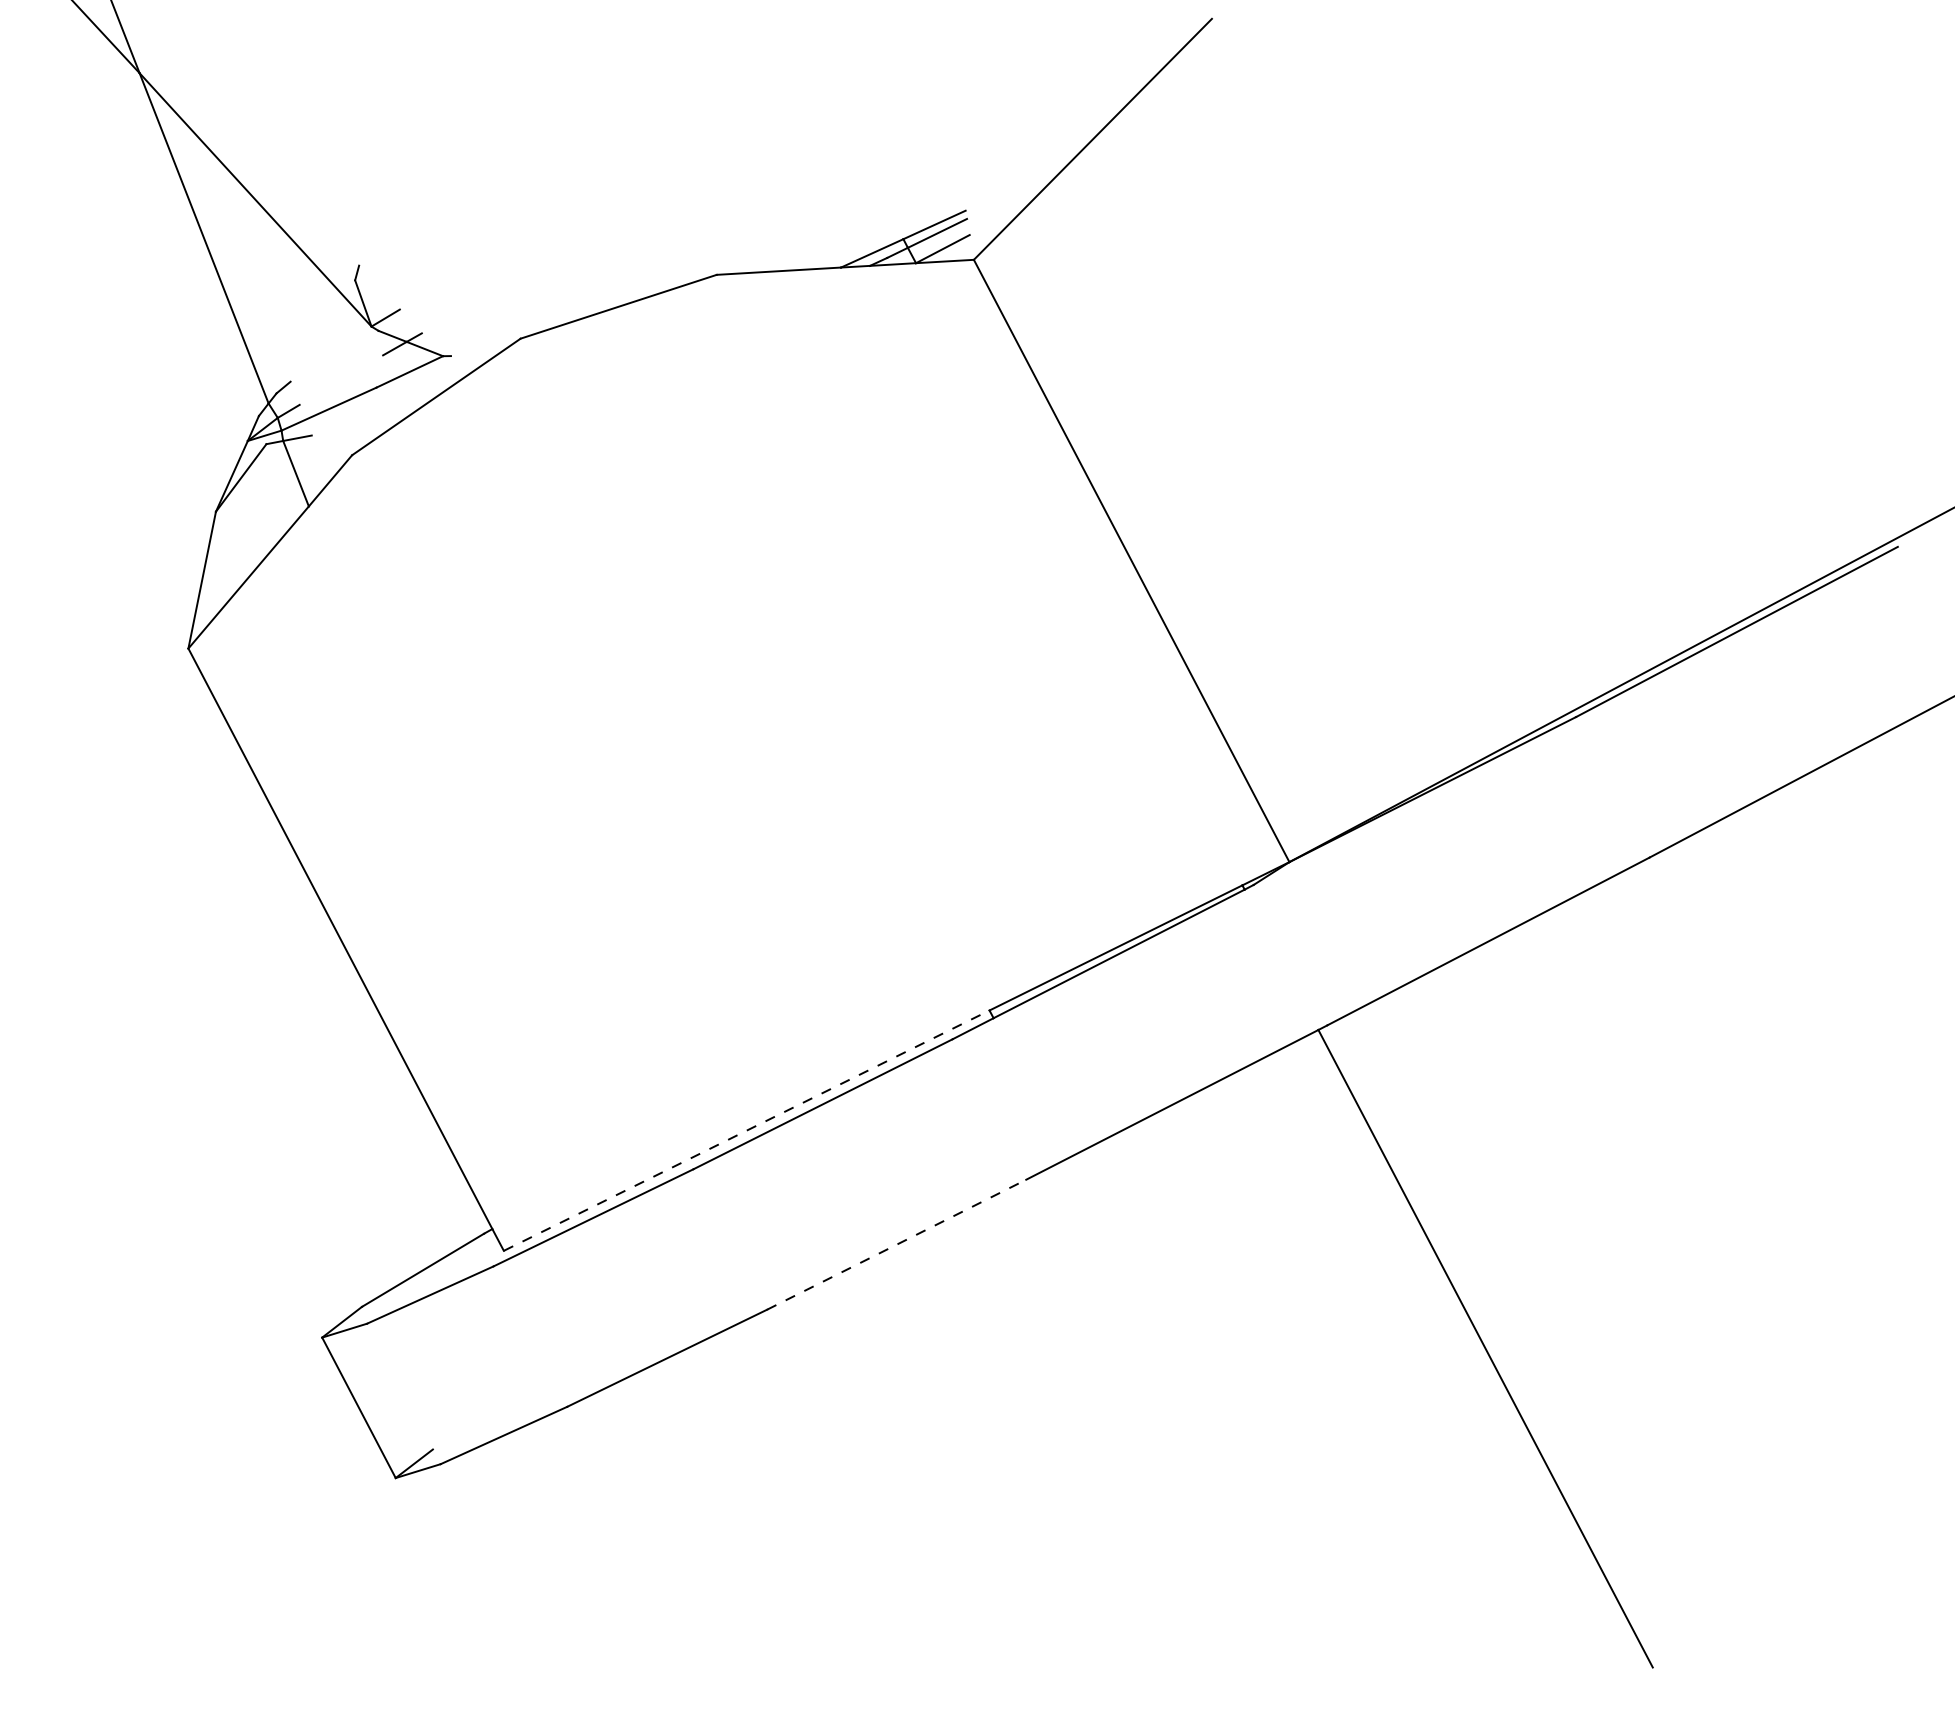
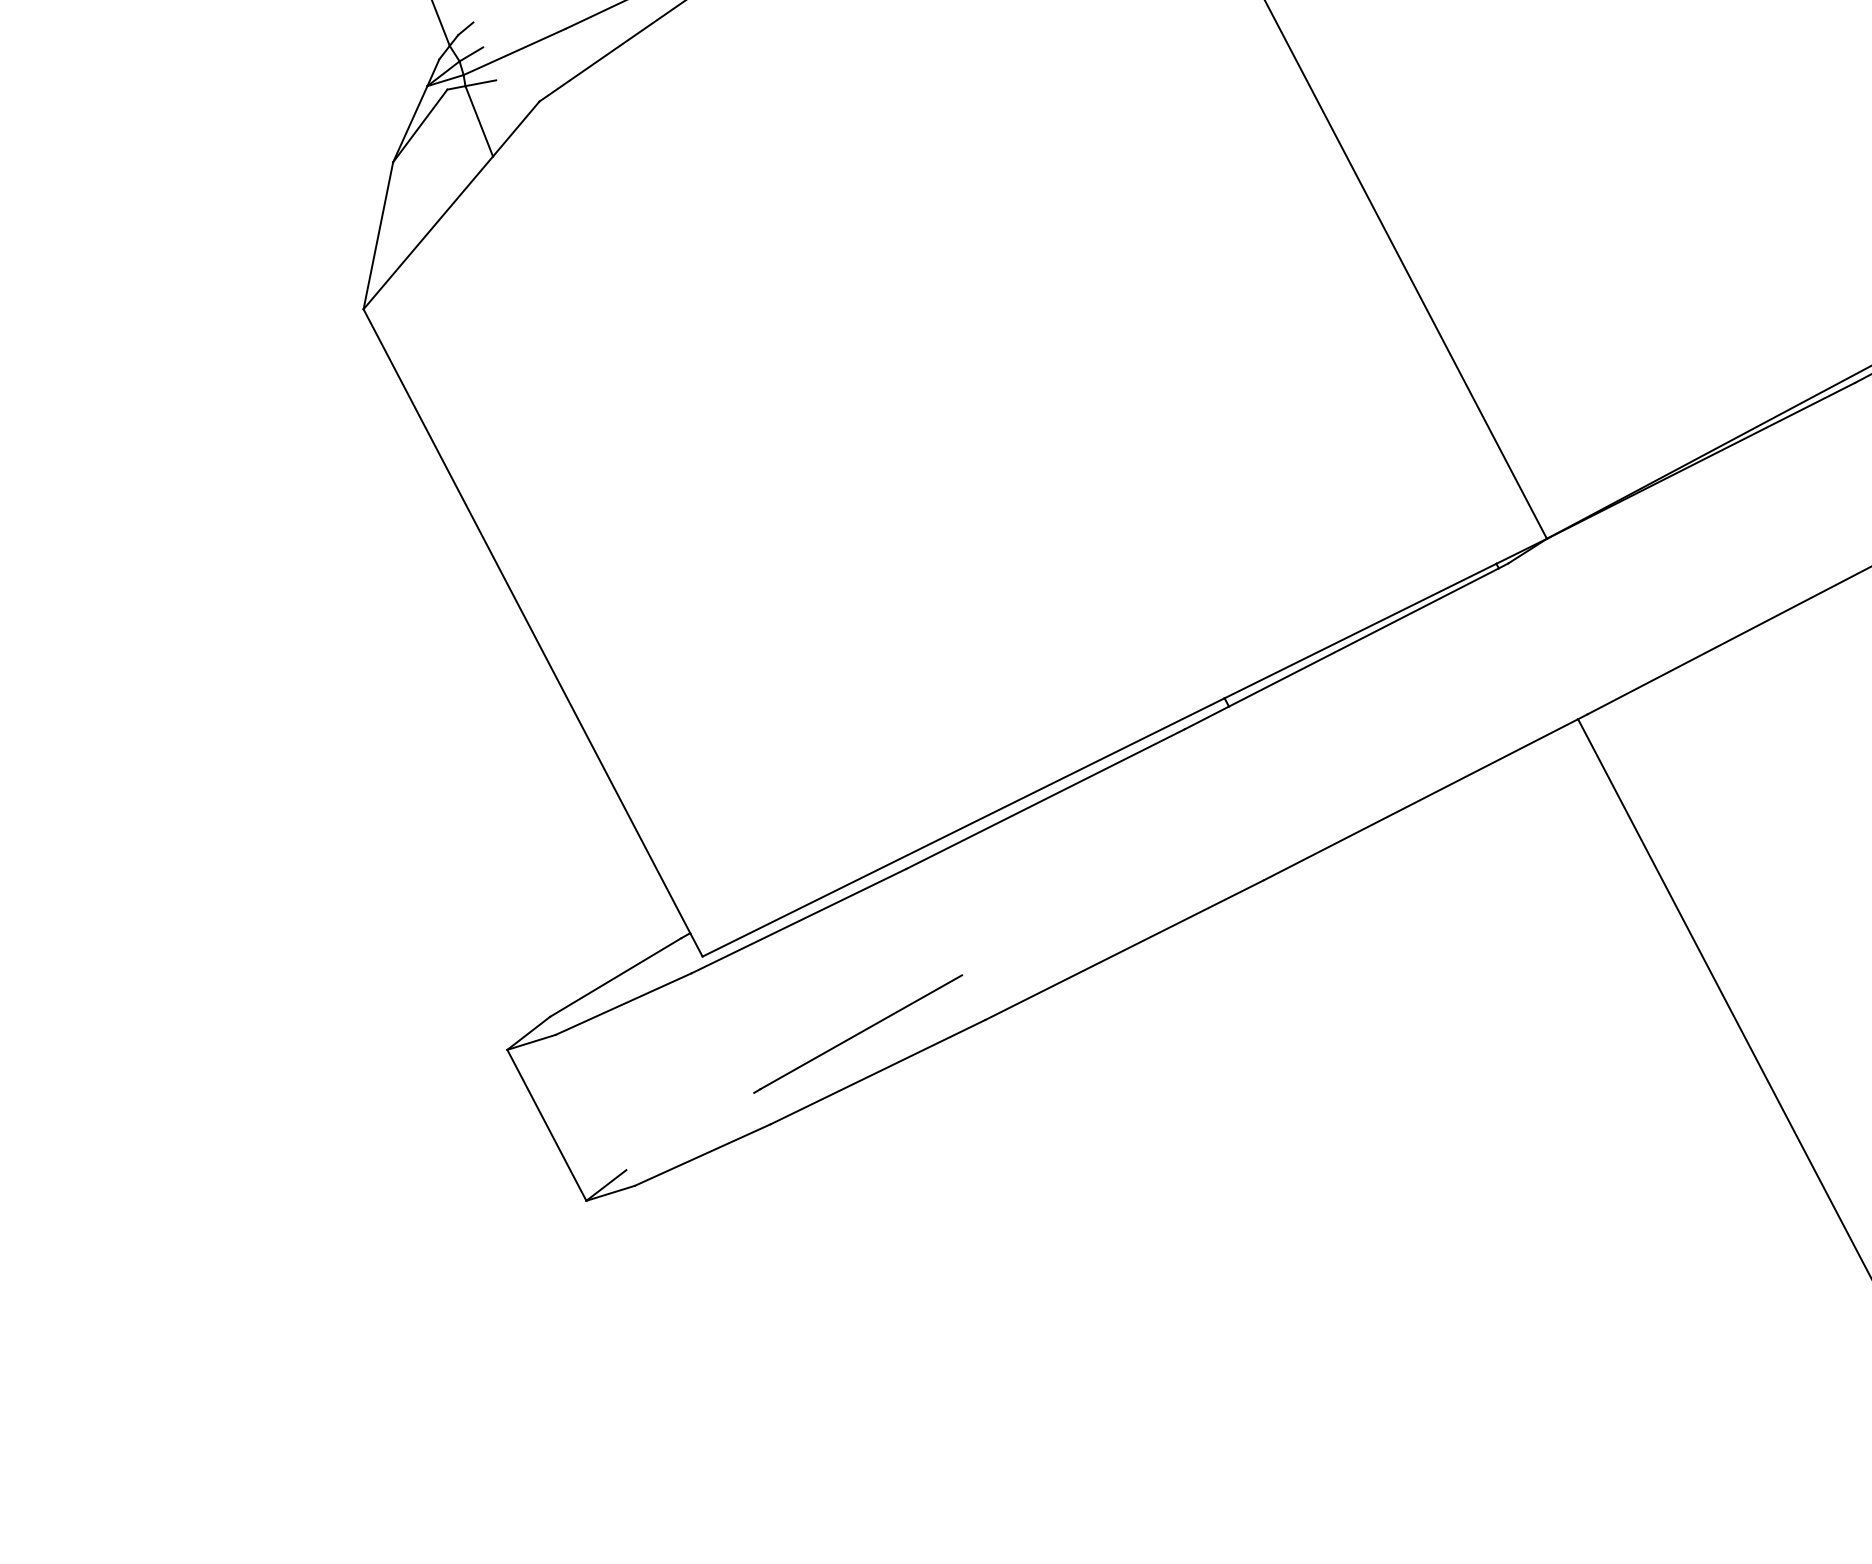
line: (746, 1130) -> (963, 827), dashed -> solid
line: (897, 1244) -> (1125, 949), dashed -> solid
line: (648, 1322) -> (858, 1033), added

